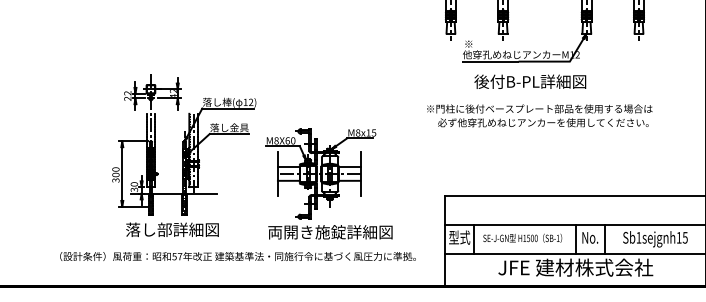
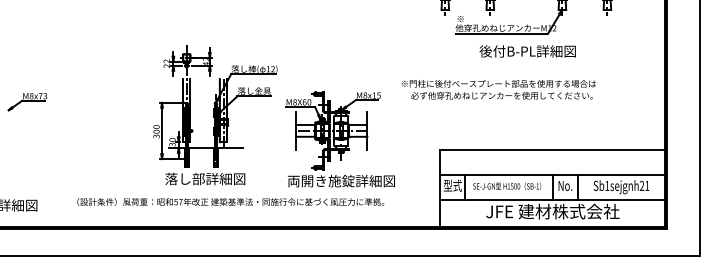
text: (530, 81) -> (527, 51), moved
text: (539, 115) -> (498, 89), moved
text: (682, 237) -> (644, 185), Sb1sejgnh15 -> Sb1sejgnh21
text: (237, 255) -> (230, 201), moved

